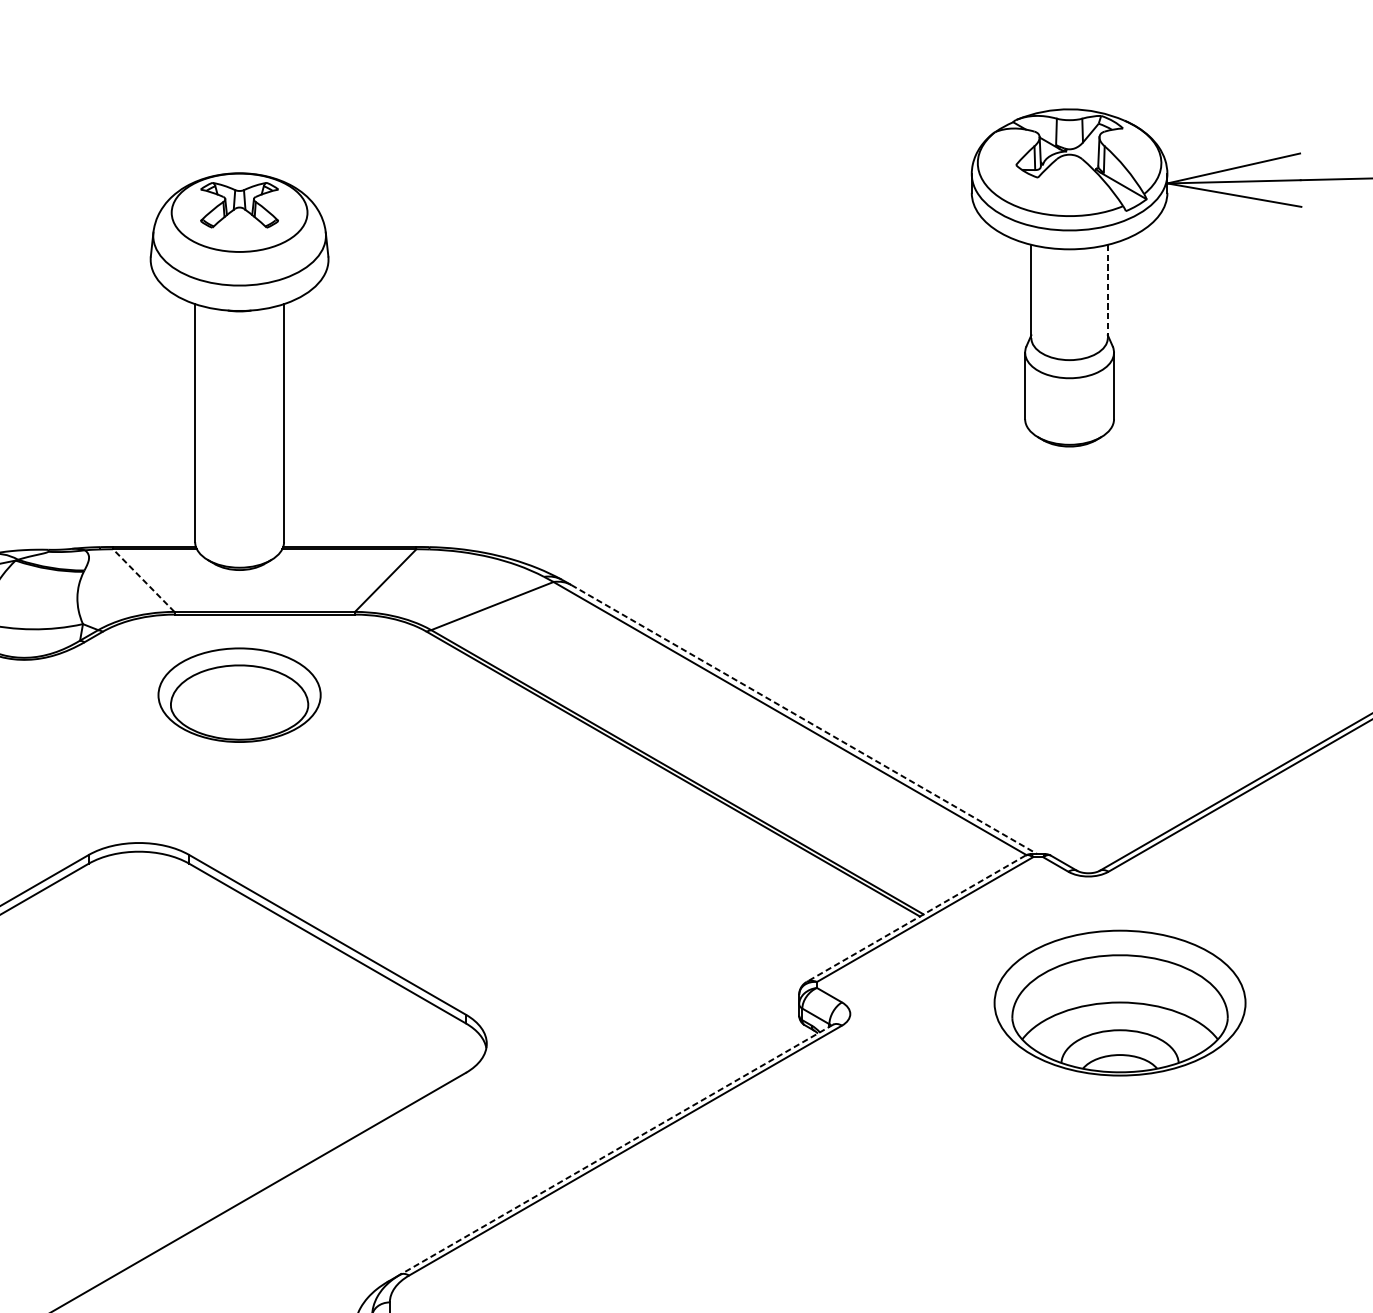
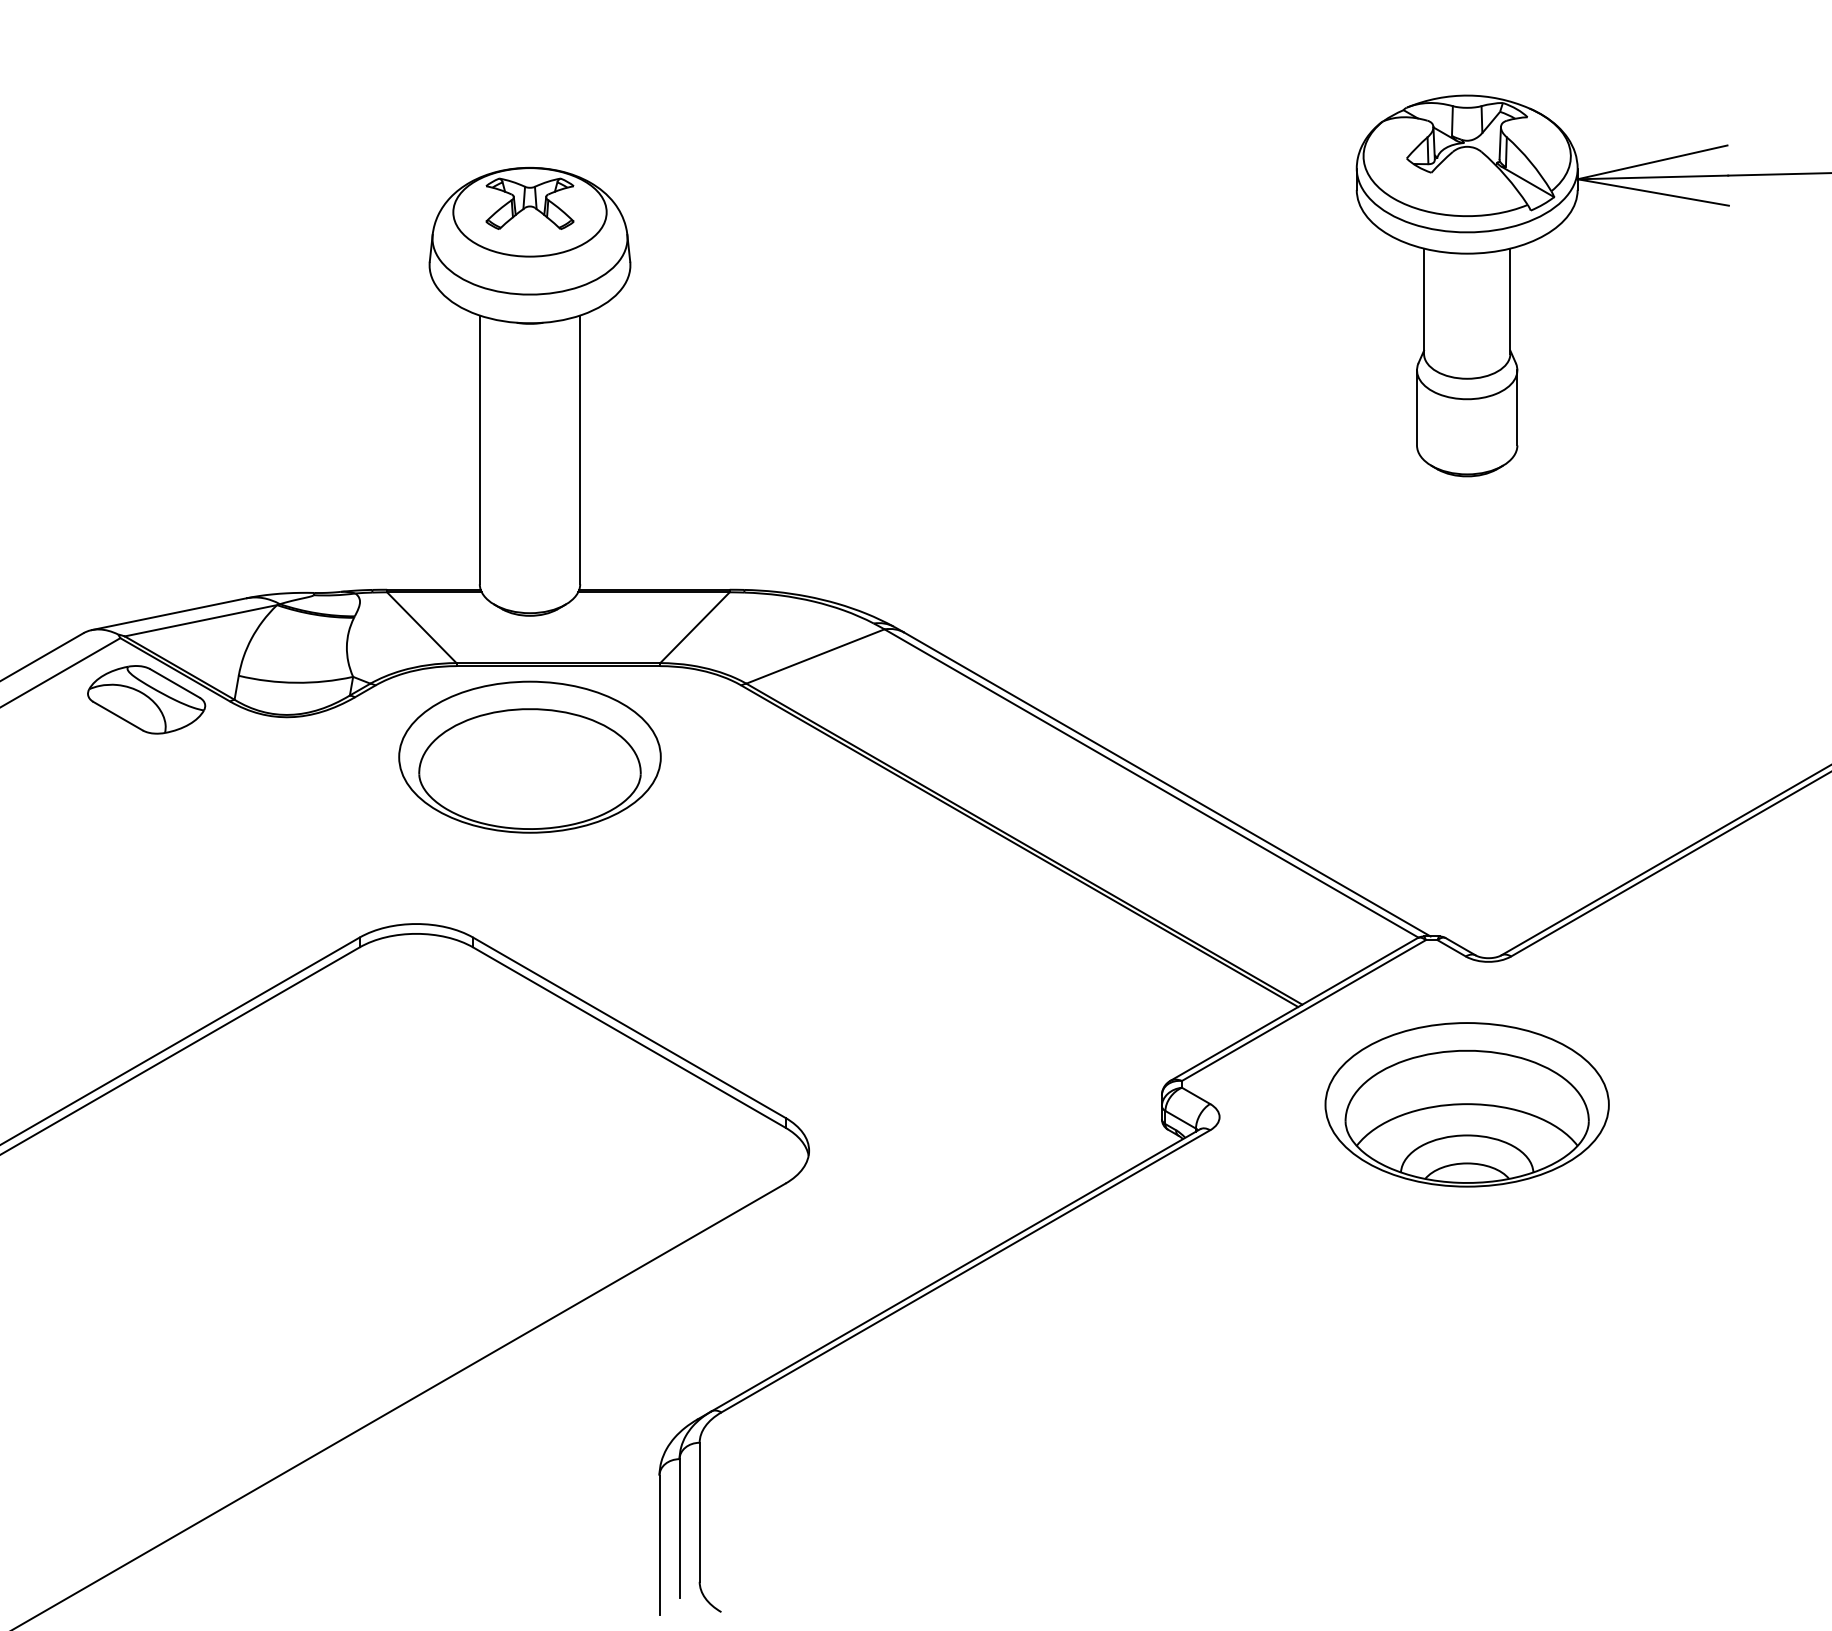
line: (1107, 291) -> (1510, 301), dashed -> solid
line: (143, 580) -> (421, 627), dashed -> solid
part: (239, 694) -> (529, 756), size x1.43
line: (804, 719) -> (1167, 784), dashed -> solid
line: (915, 918) -> (1293, 1009), dashed -> solid
part: (1119, 1002) -> (1466, 1104), moved
line: (616, 1149) -> (955, 1270), dashed -> solid

